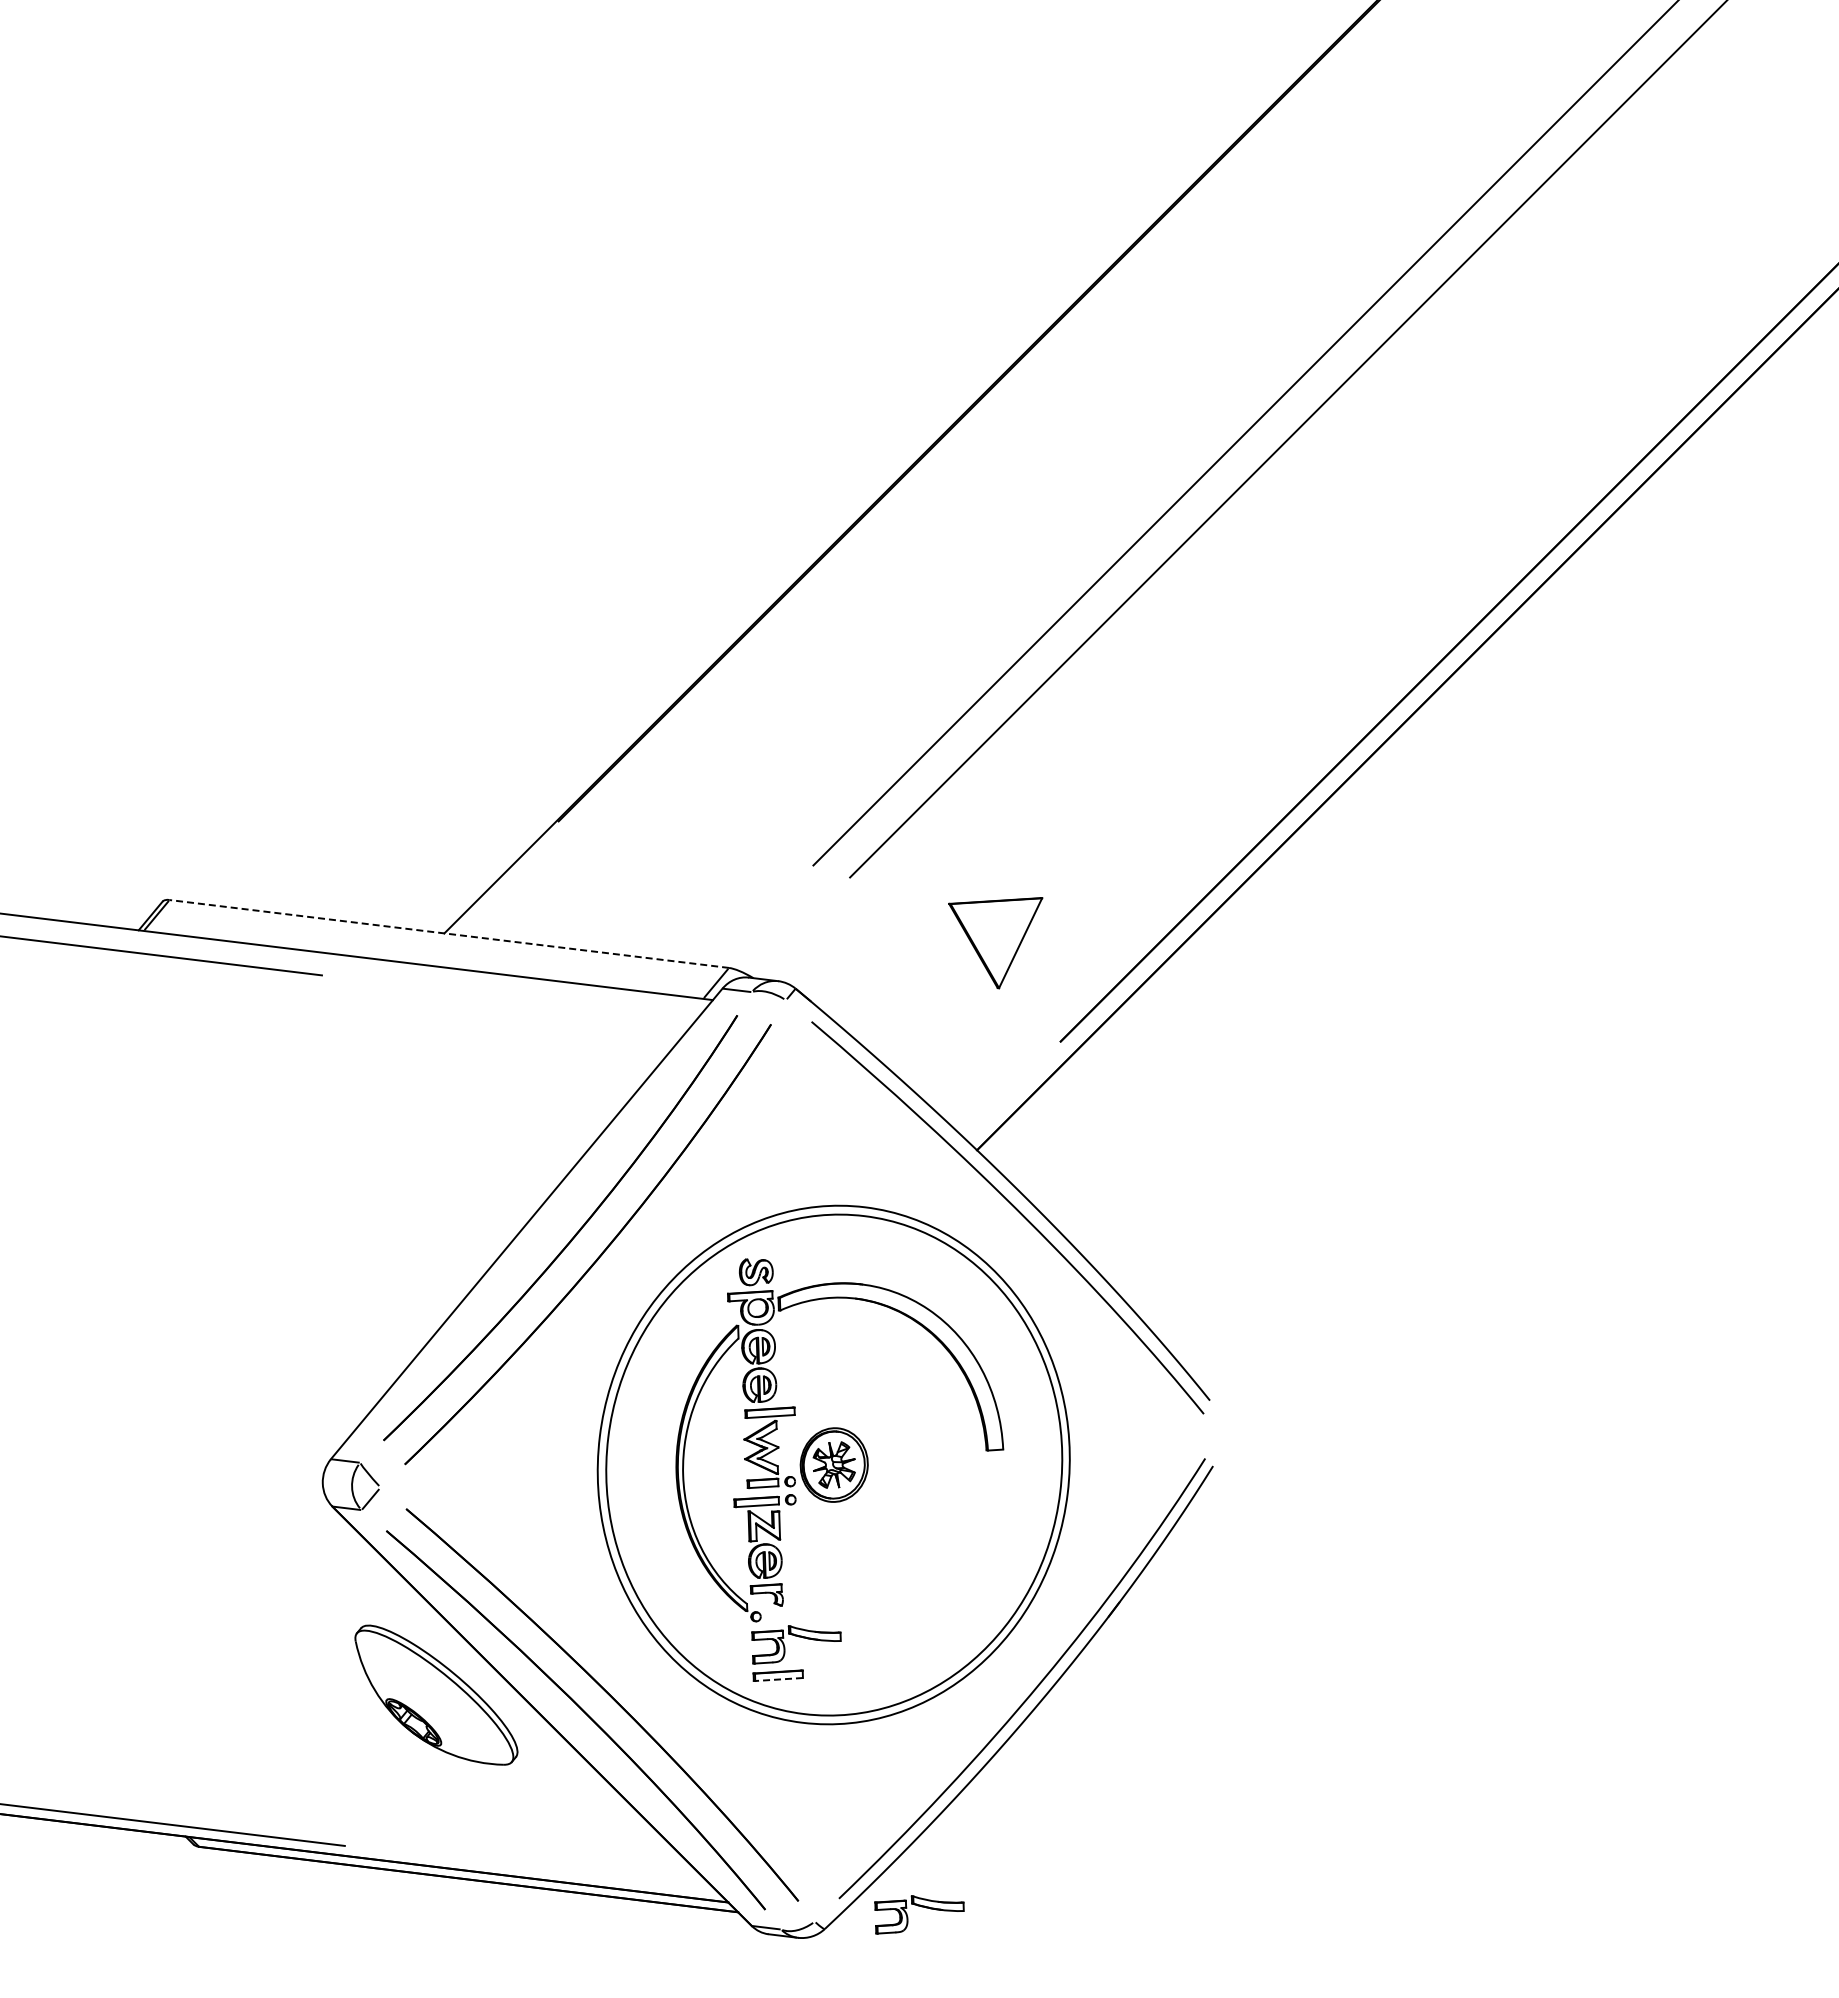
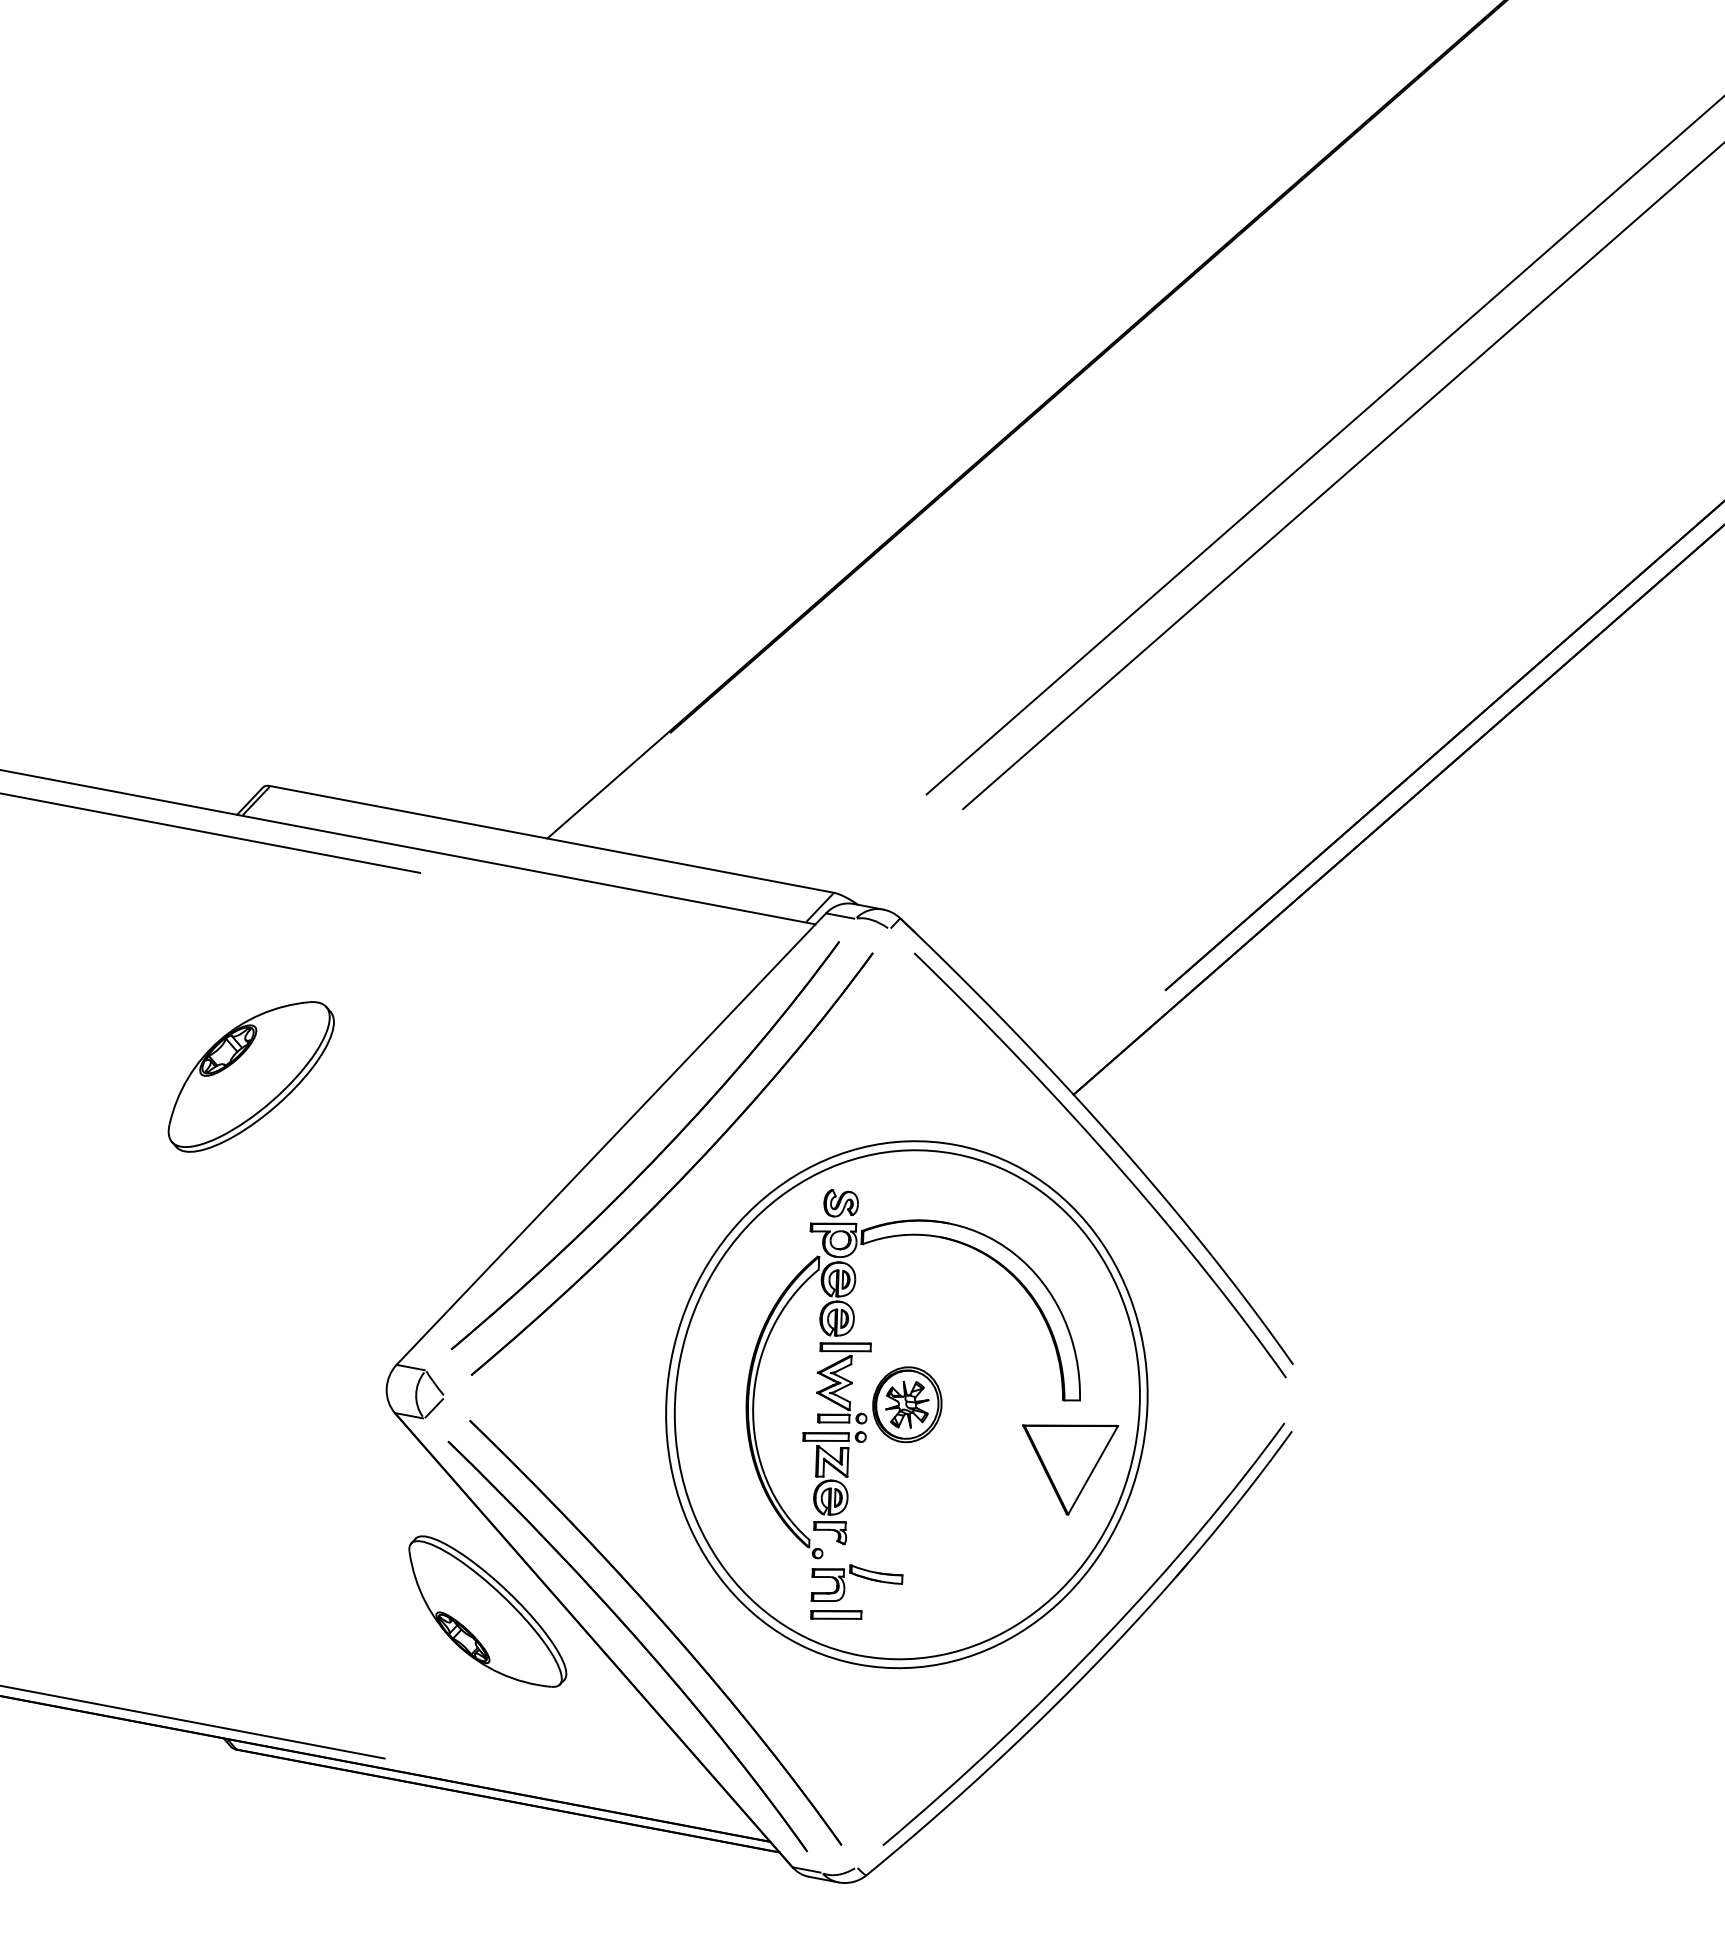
line: (449, 933) -> (552, 838), dashed -> solid
part: (995, 943) -> (1067, 1468), moved
part: (169, 1186) -> (251, 1077), added
line: (779, 1679) -> (837, 1618), dashed -> solid
part: (921, 1907) -> (966, 1859), removed

